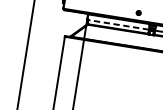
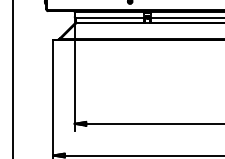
line: (118, 24) -> (109, 17), dashed -> solid

